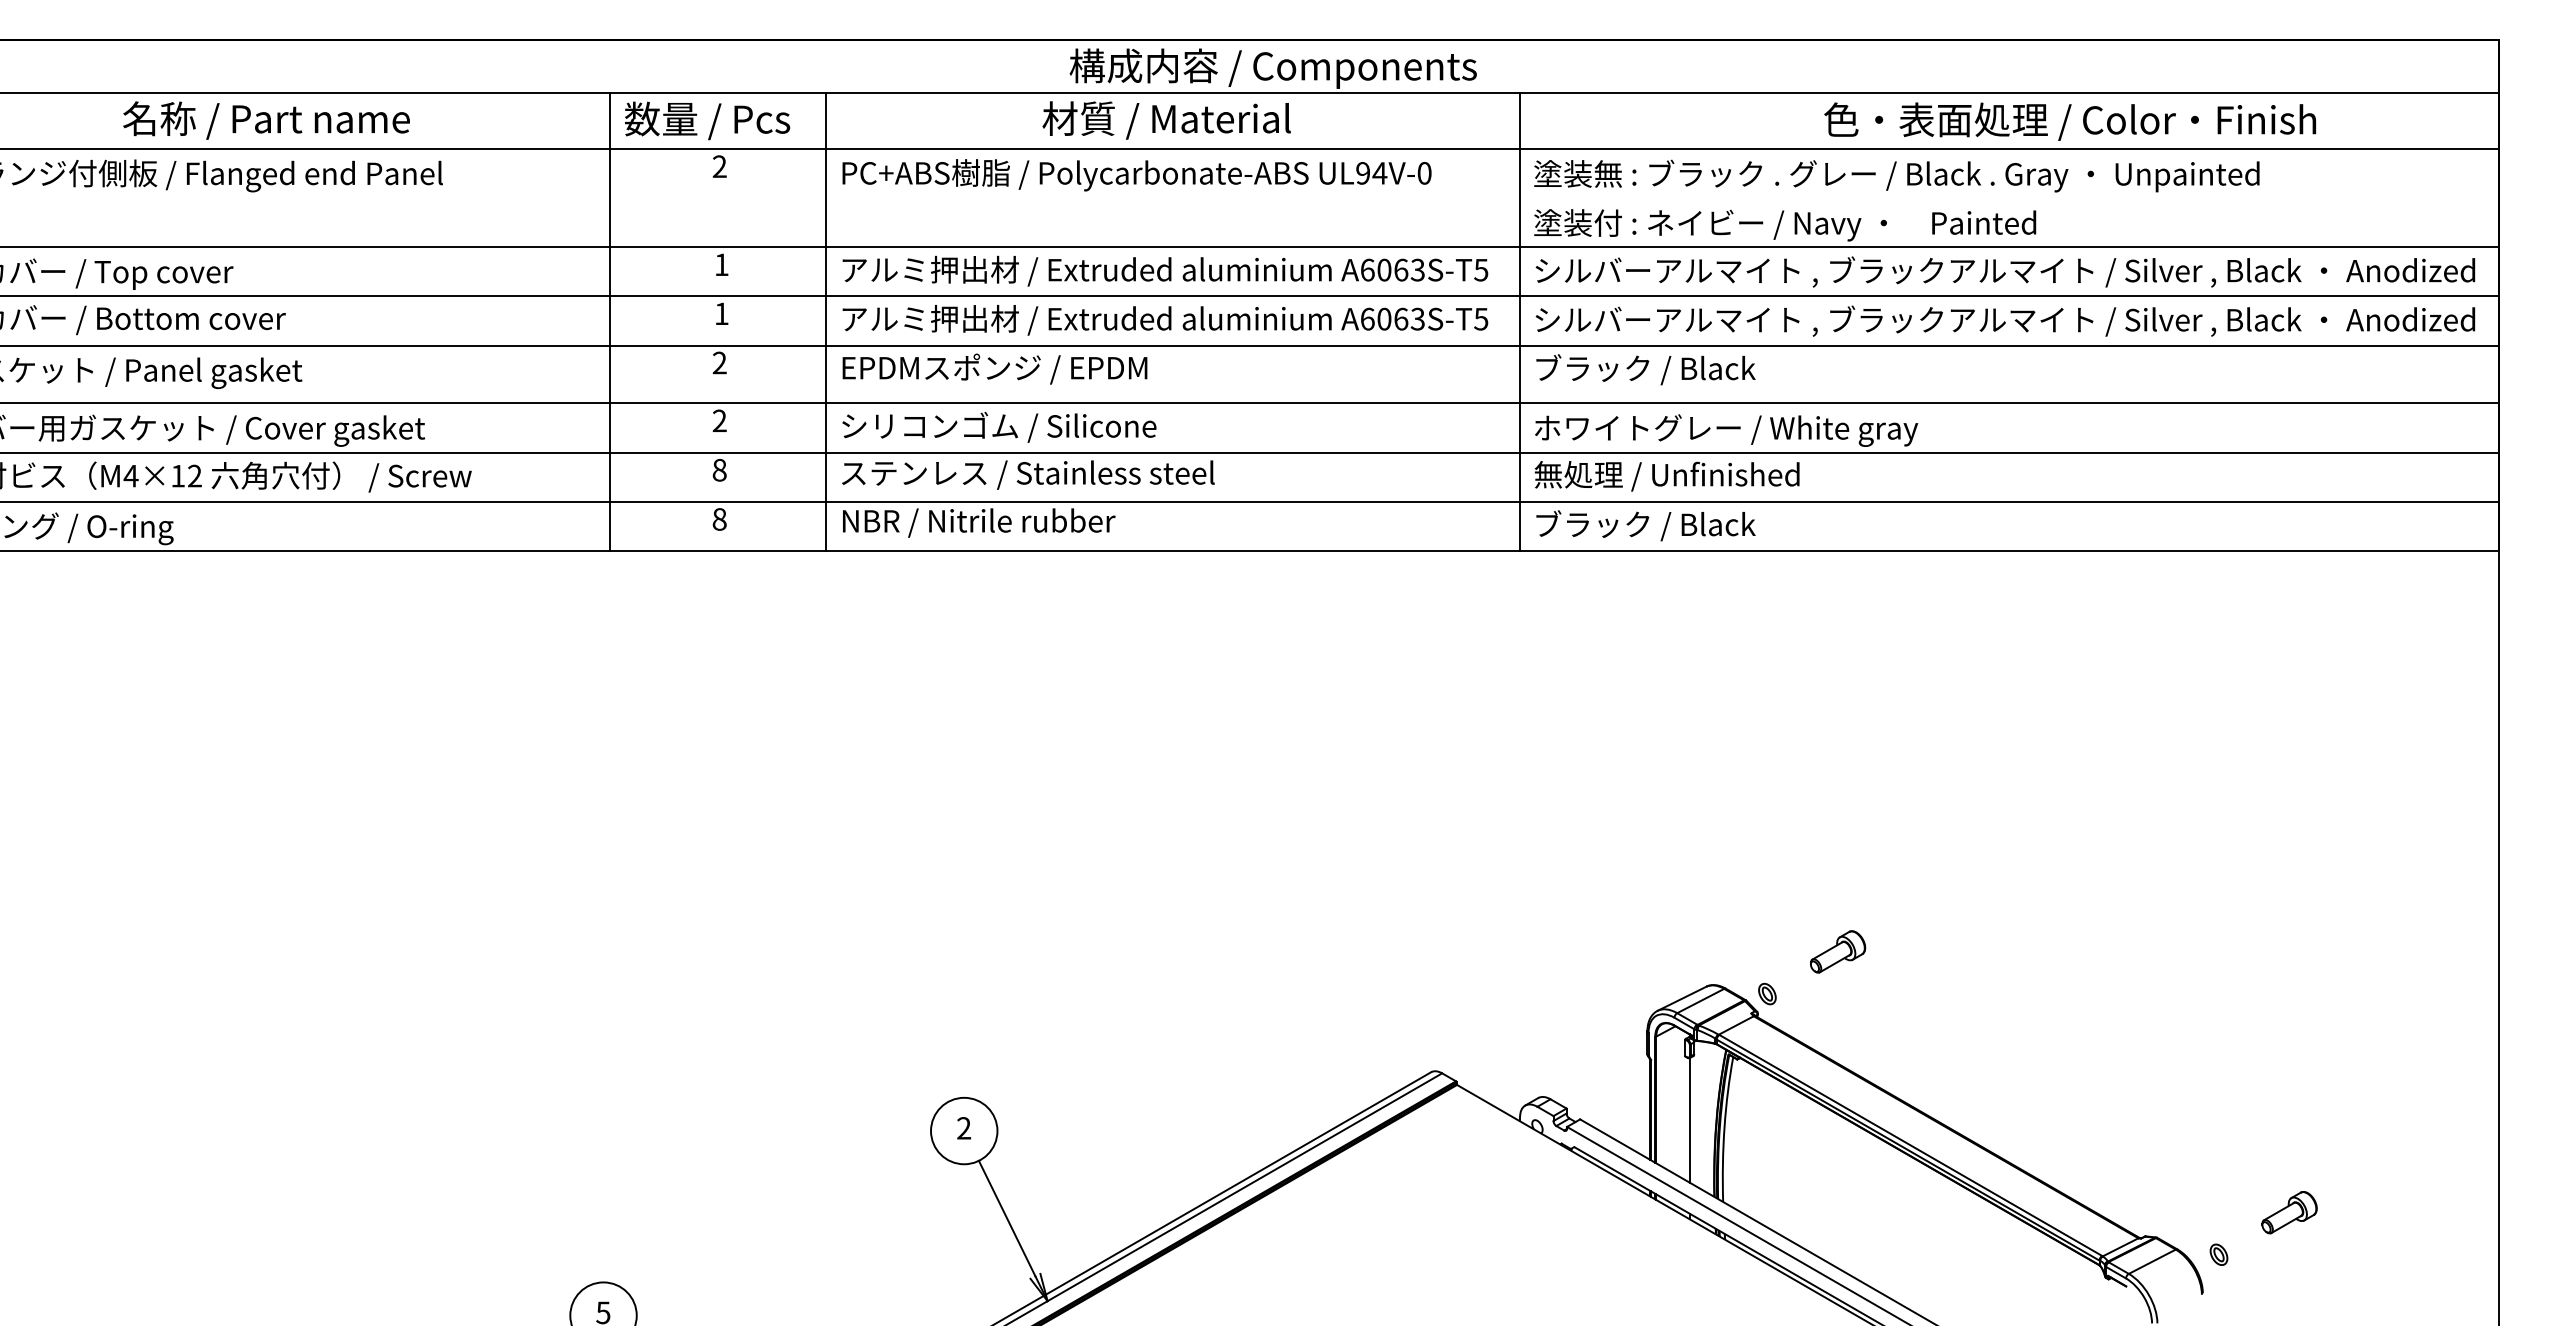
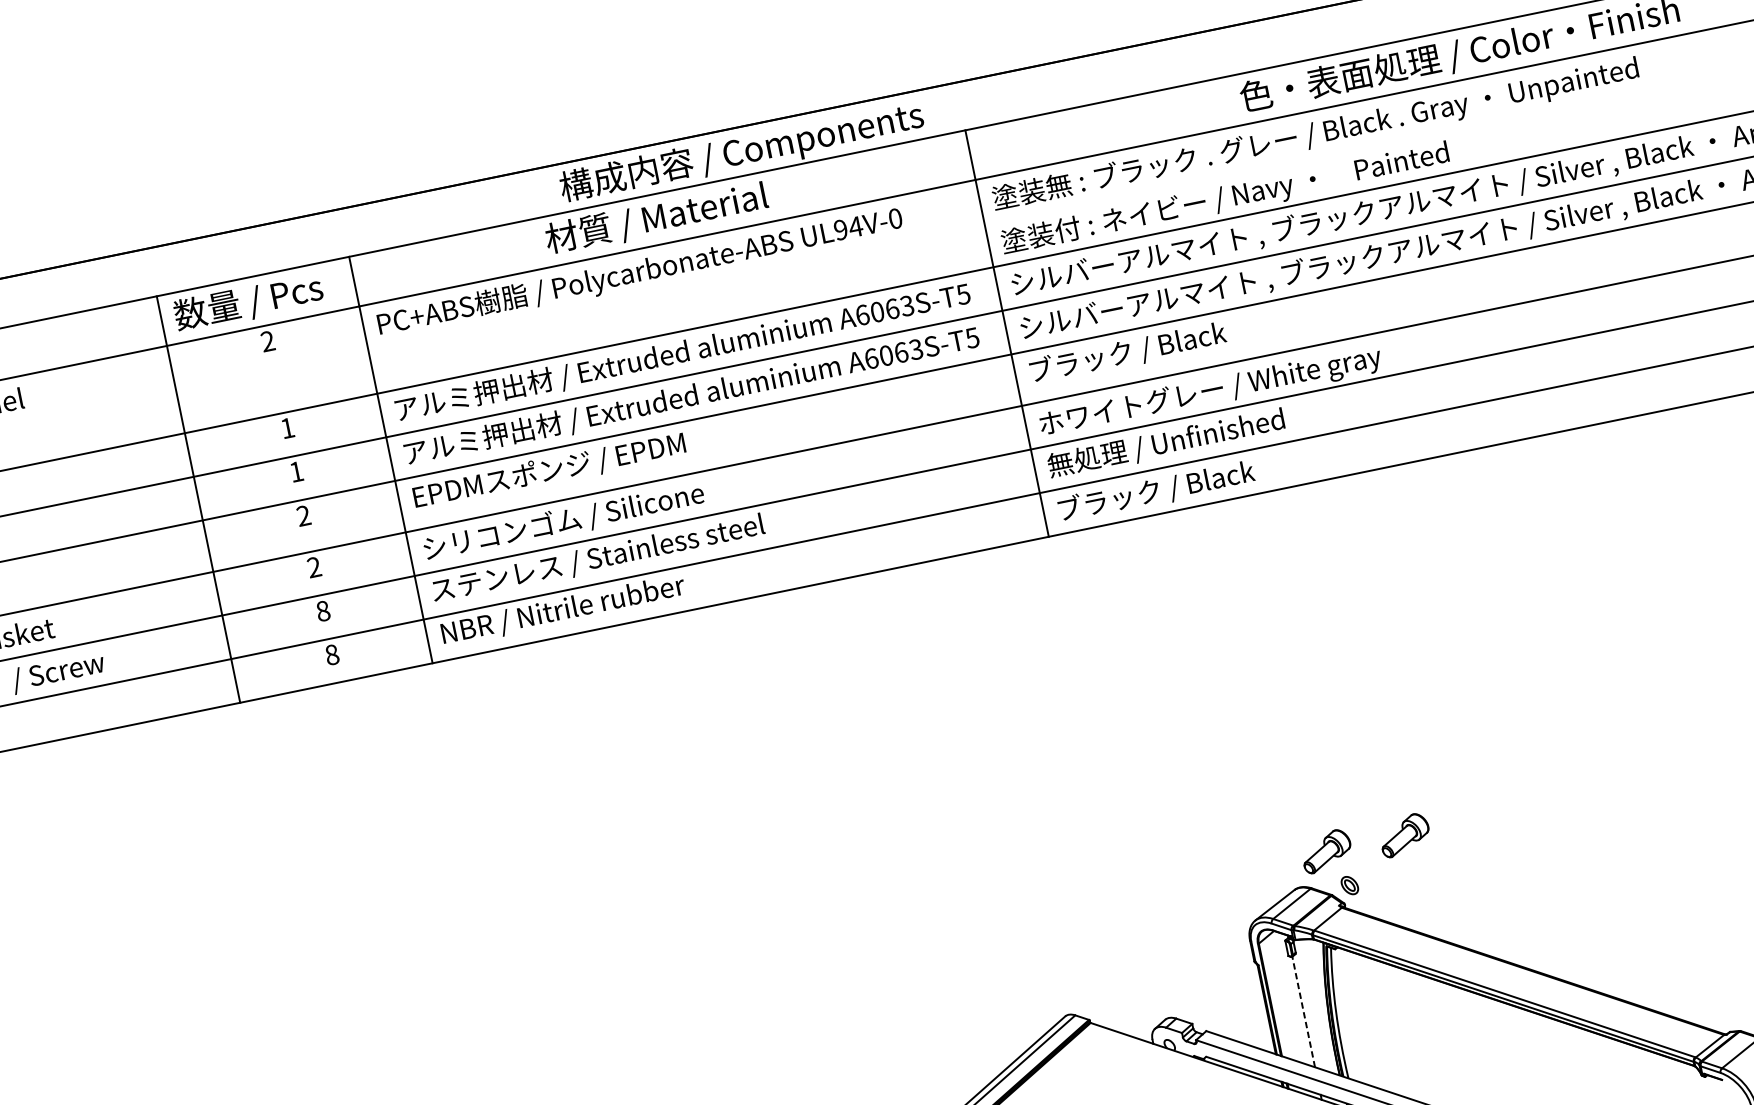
part: (1750, 951) -> (1327, 850), added
line: (1689, 1119) -> (1303, 1011), solid -> dashed

